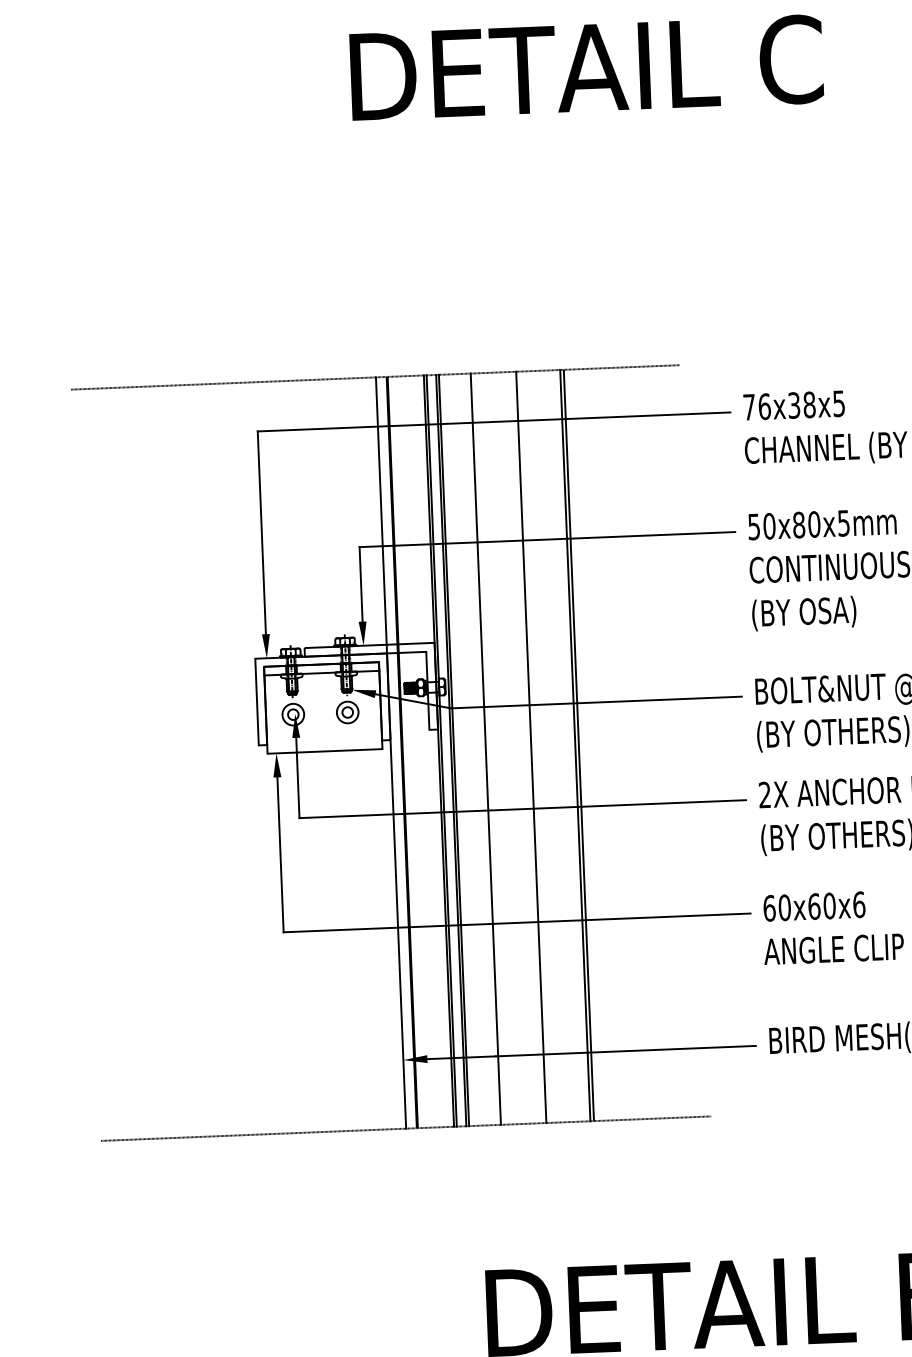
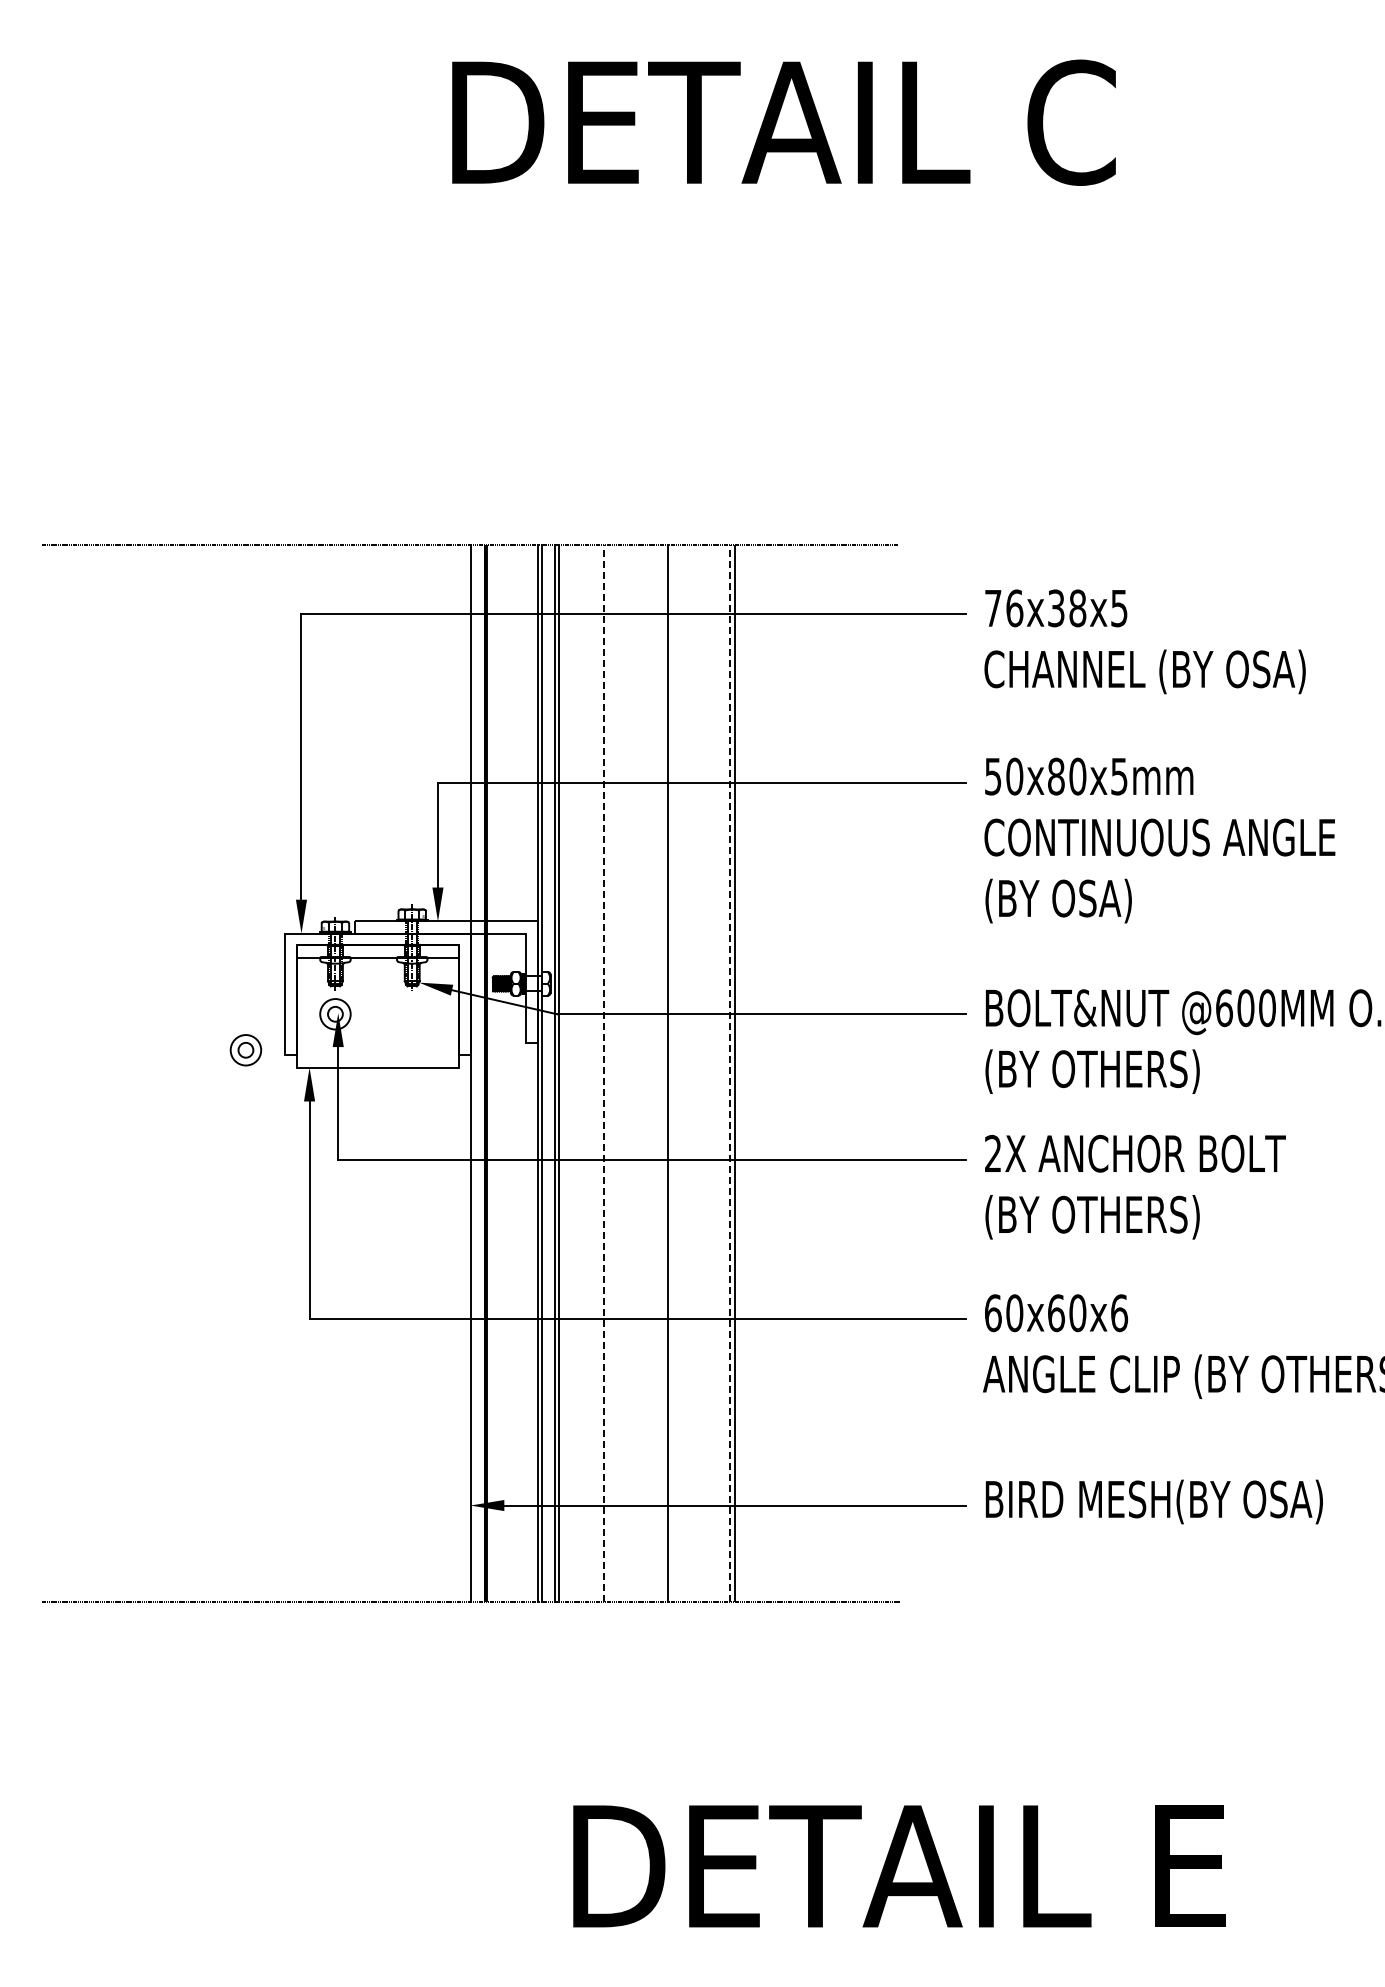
part: (347, 712) -> (245, 1050), moved
line: (575, 745) -> (729, 1073), solid -> dashed
line: (485, 749) -> (603, 1073), solid -> dashed

